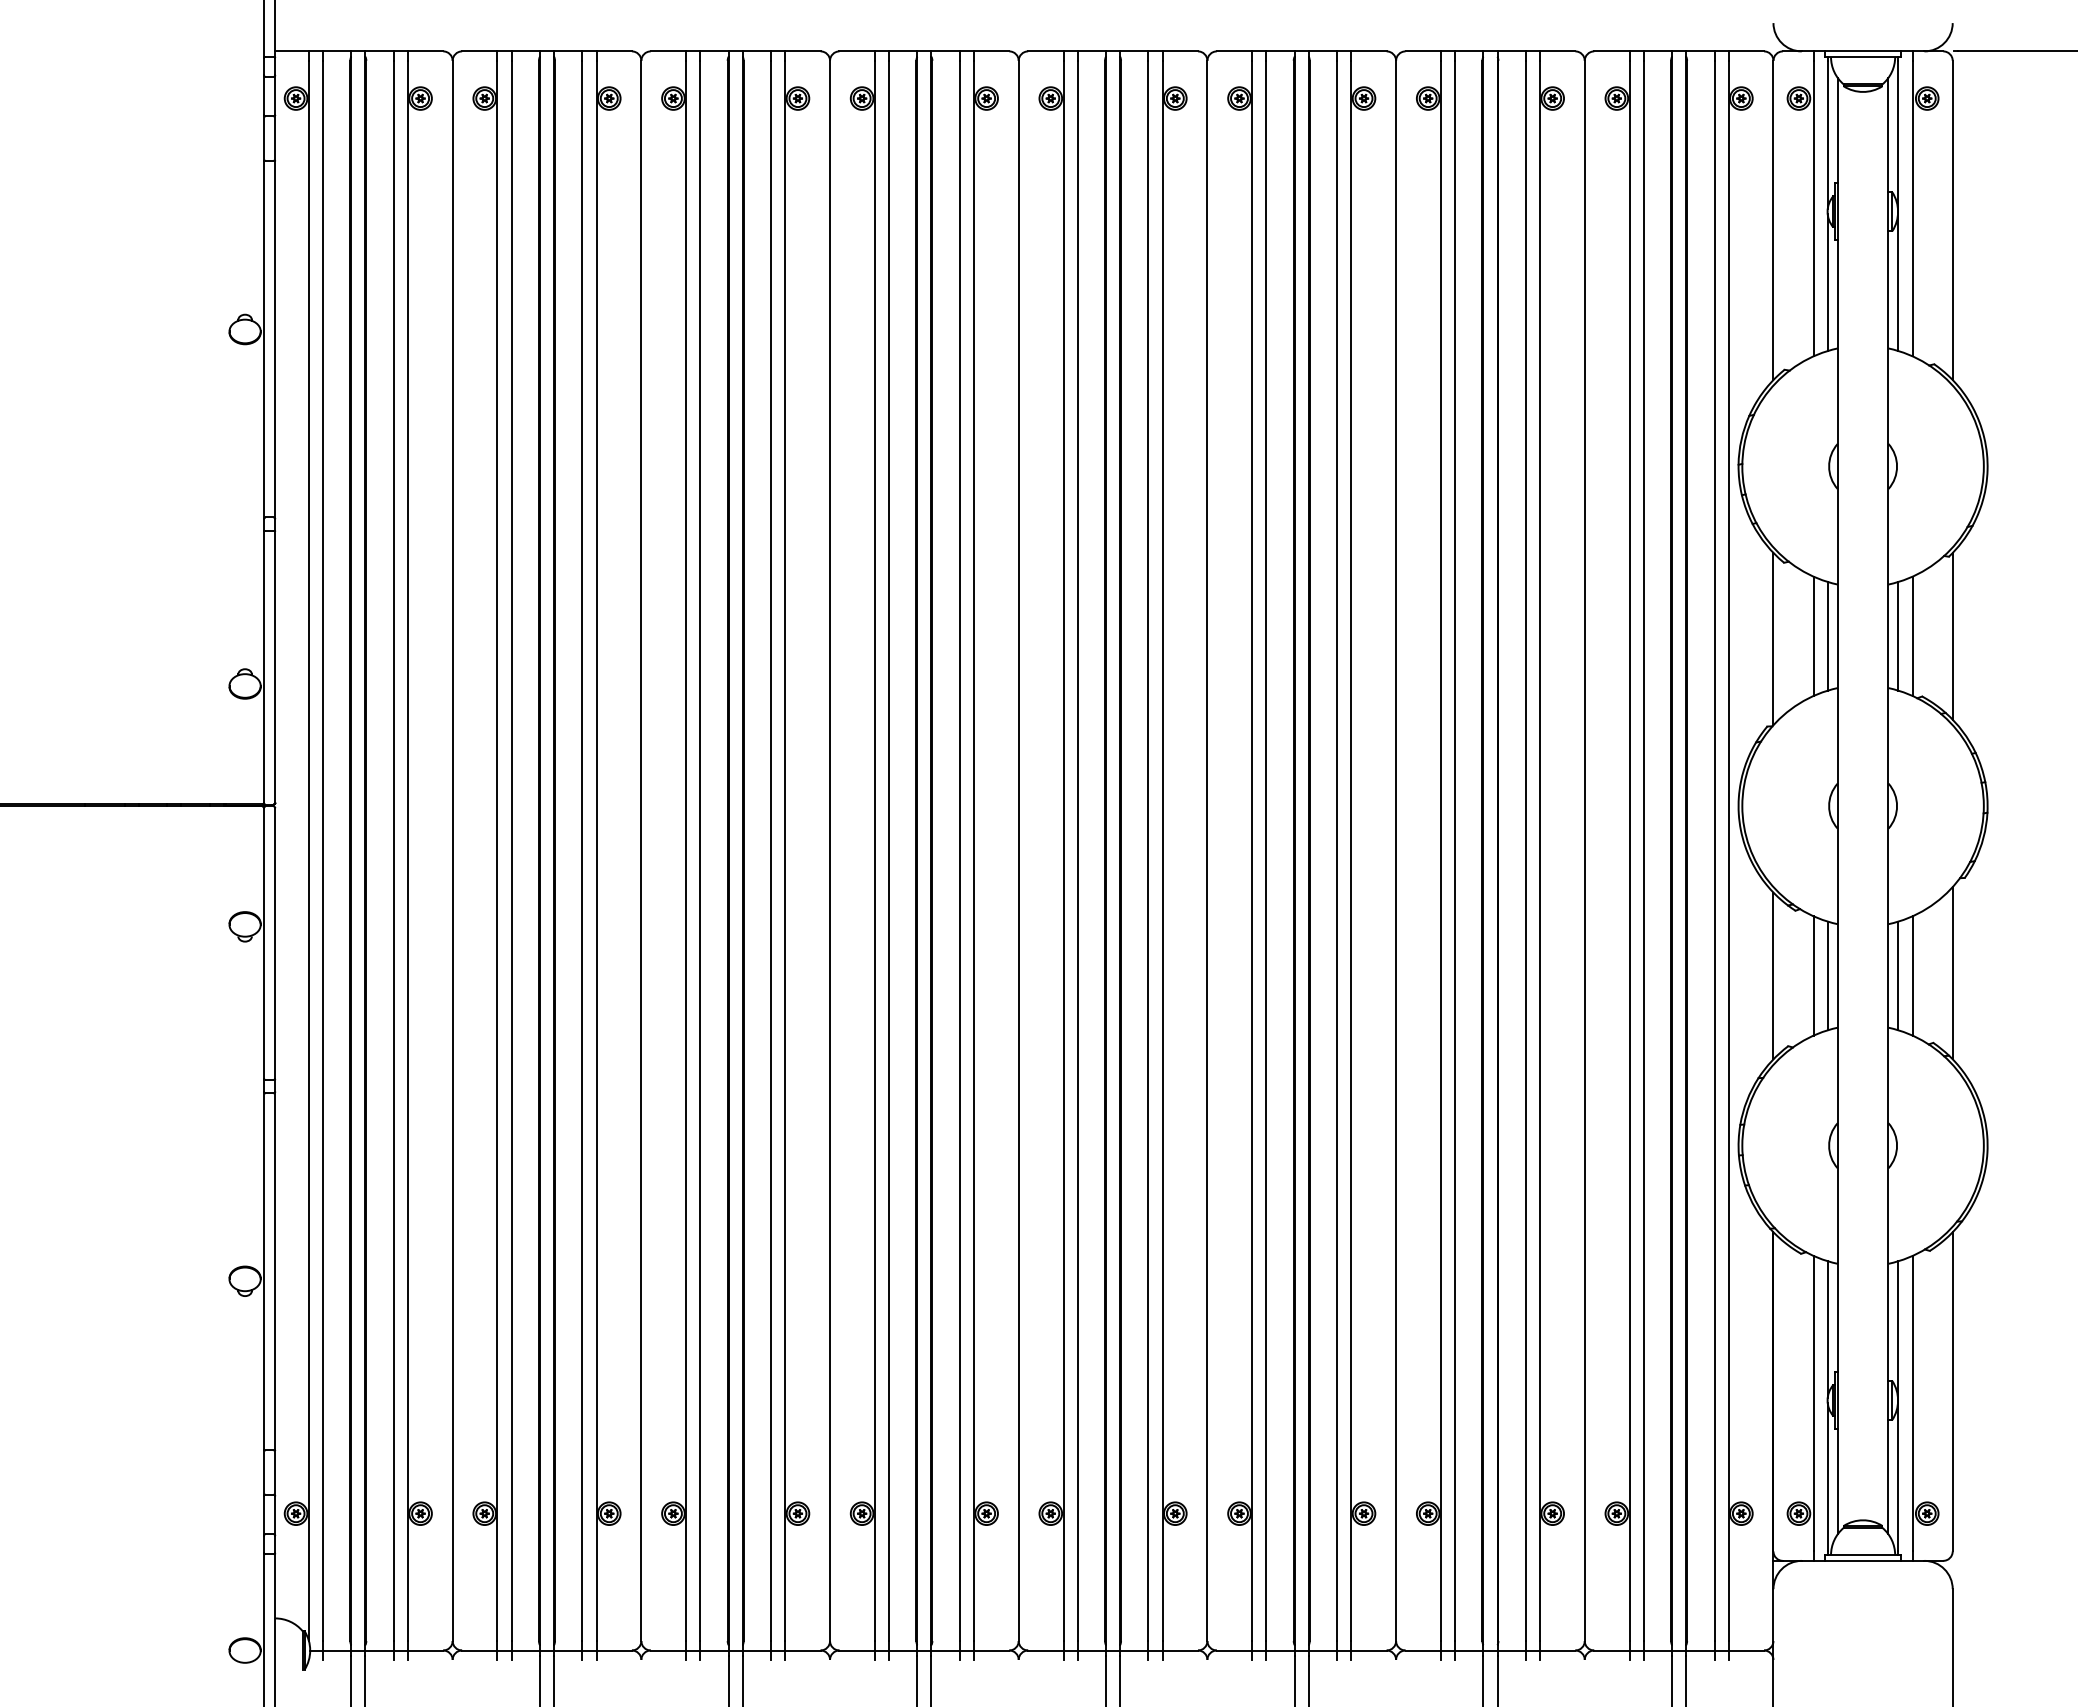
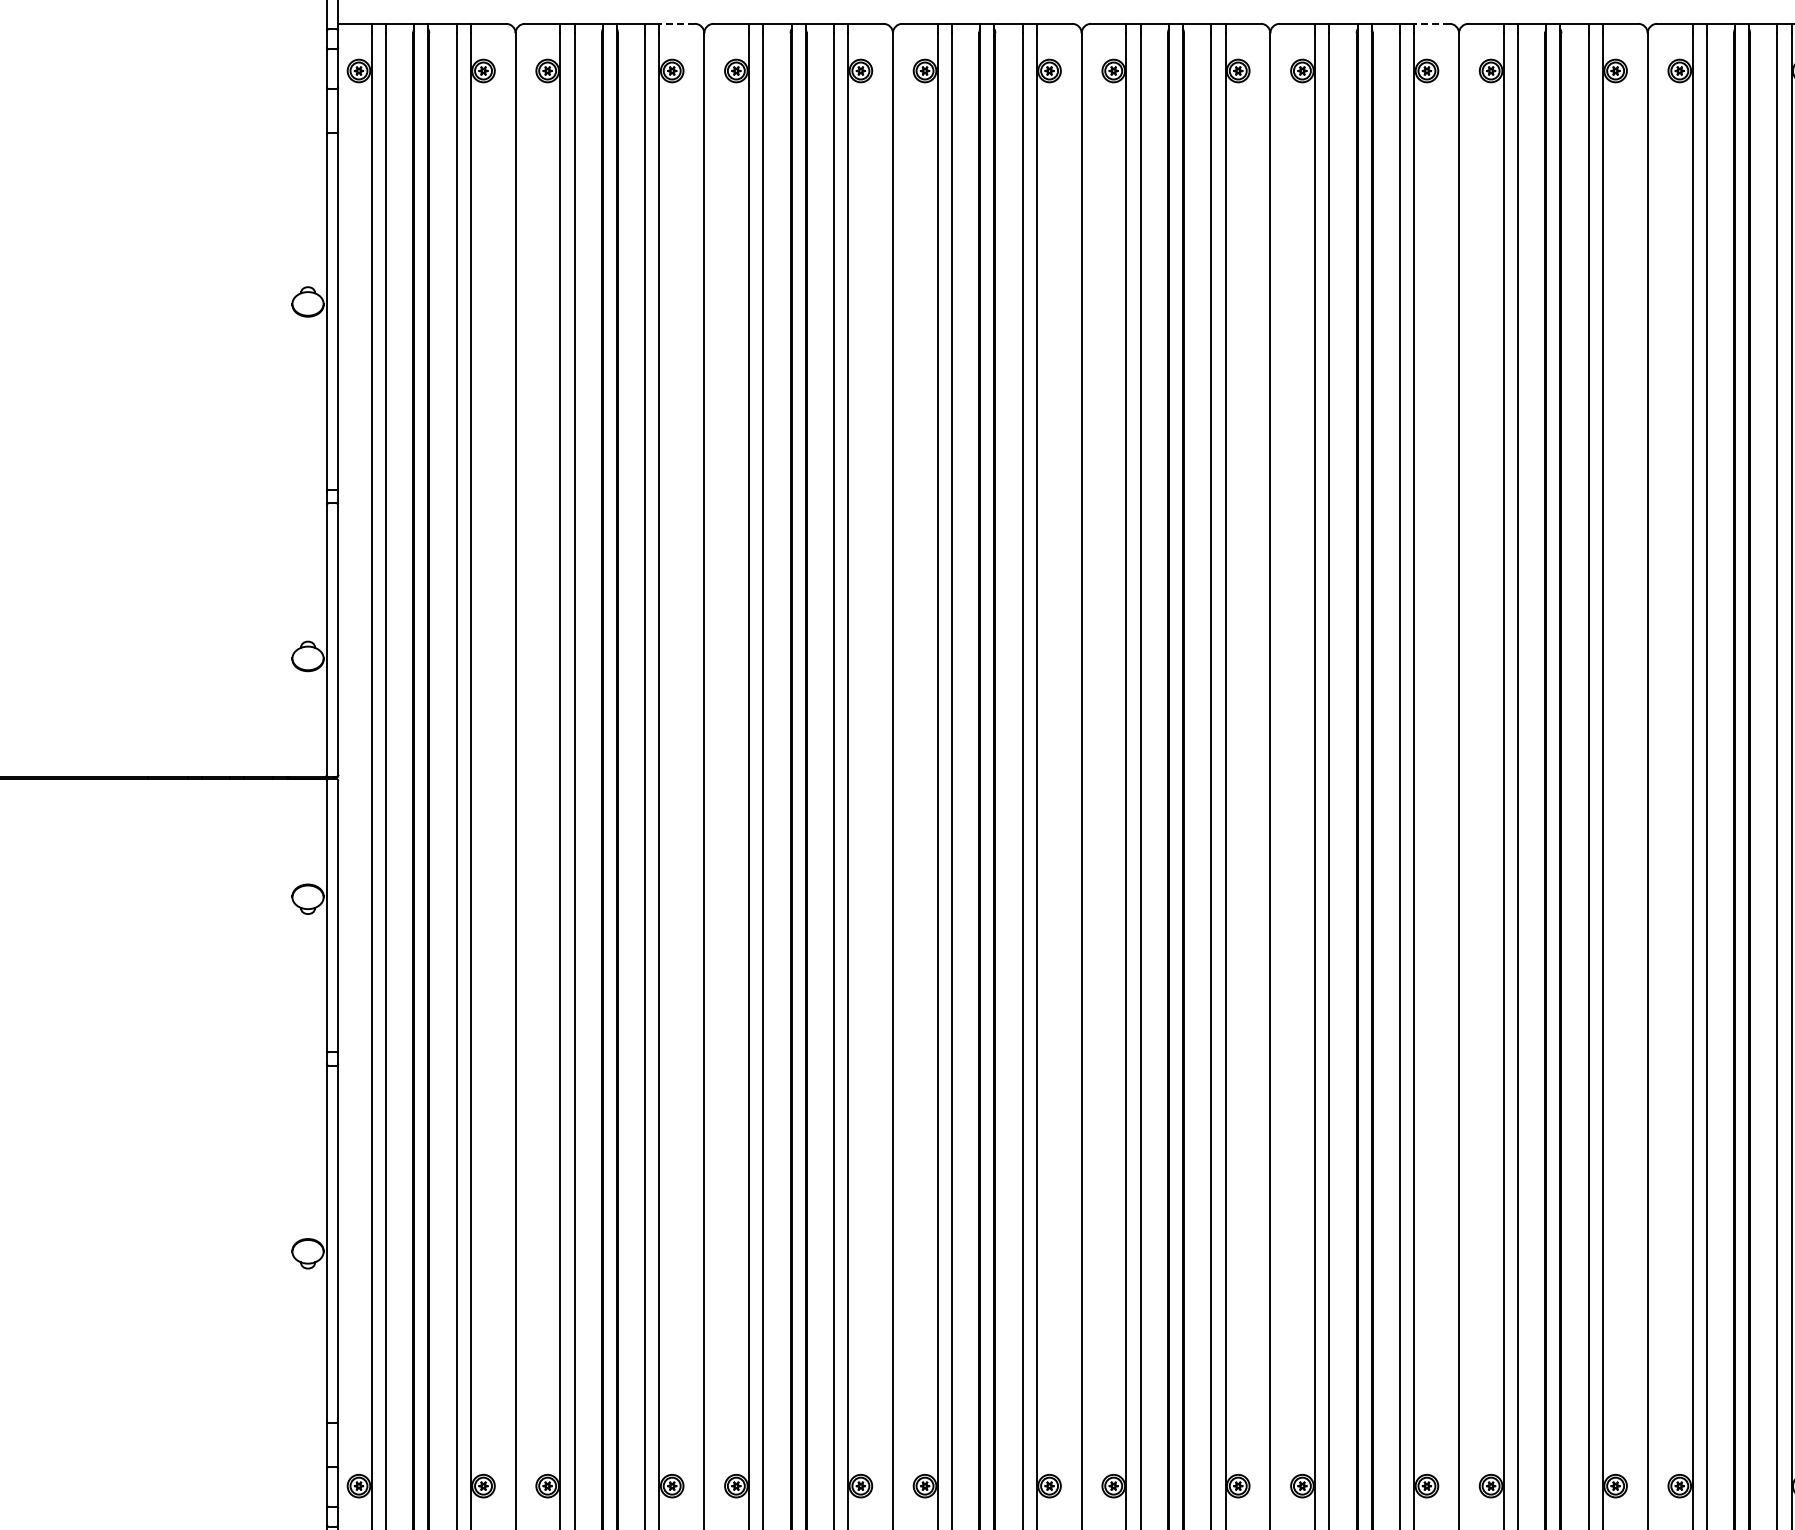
line: (614, 51) -> (677, 23), solid -> dashed
line: (1368, 51) -> (1431, 23), solid -> dashed

